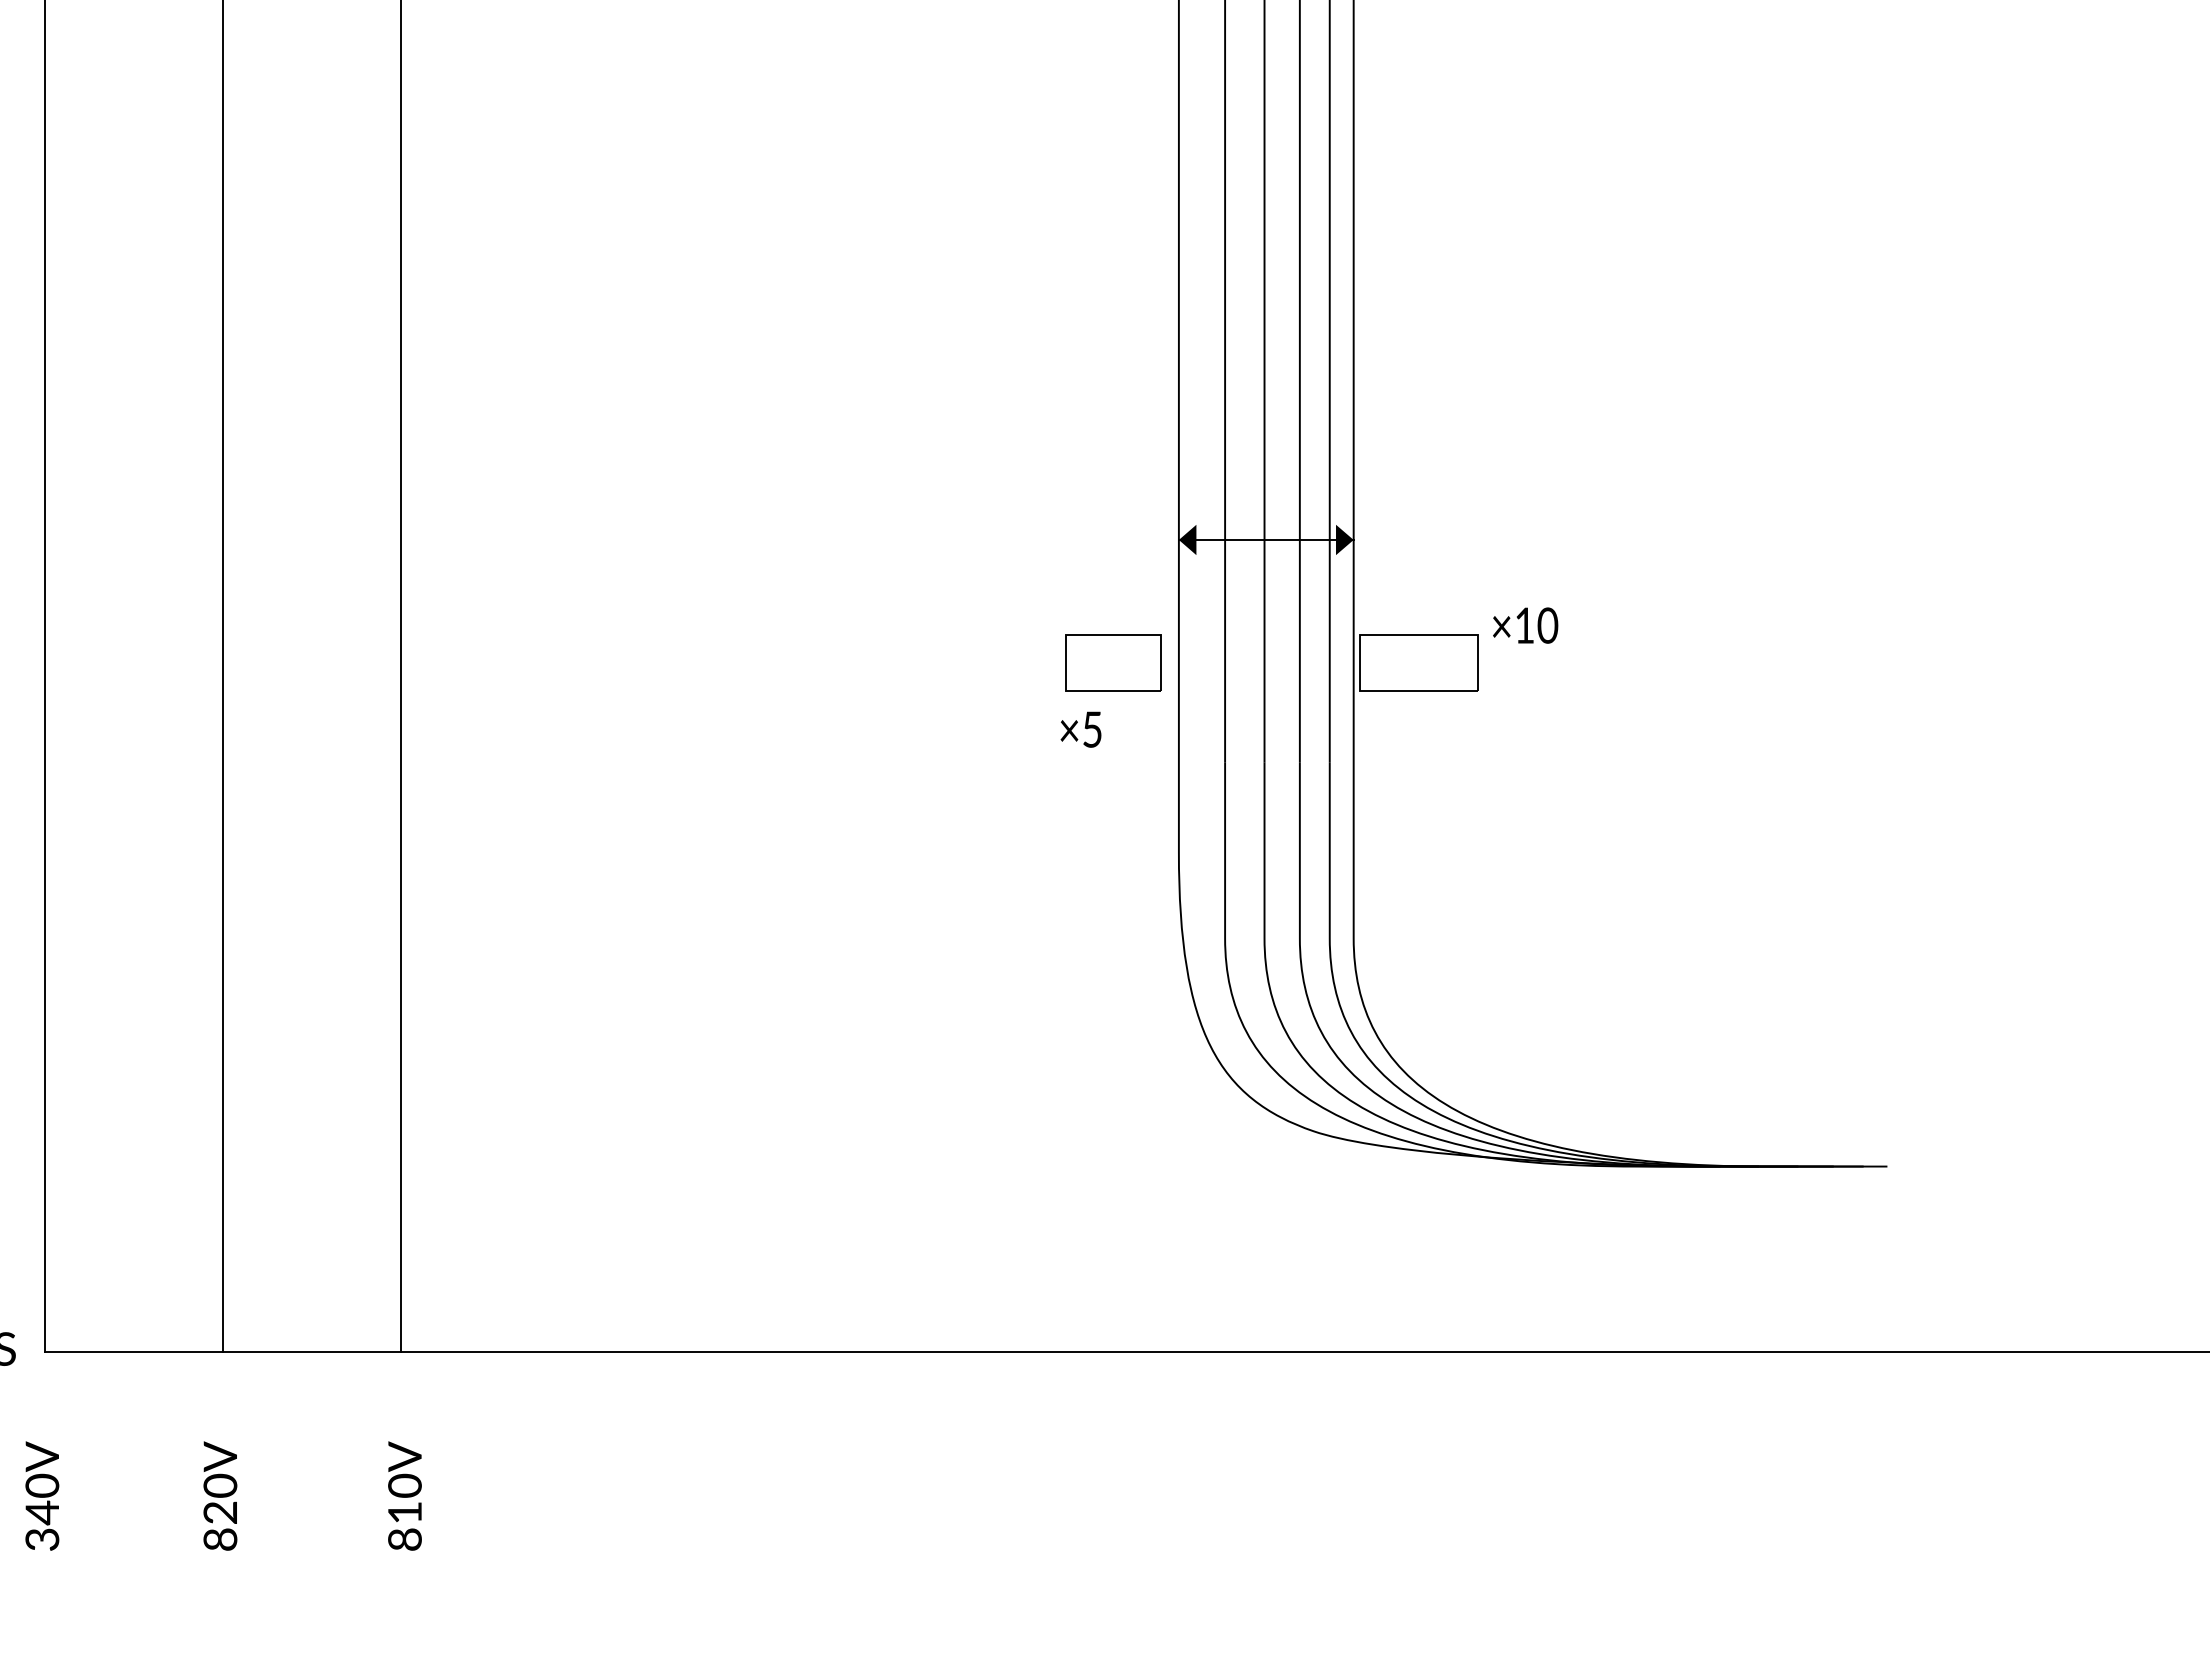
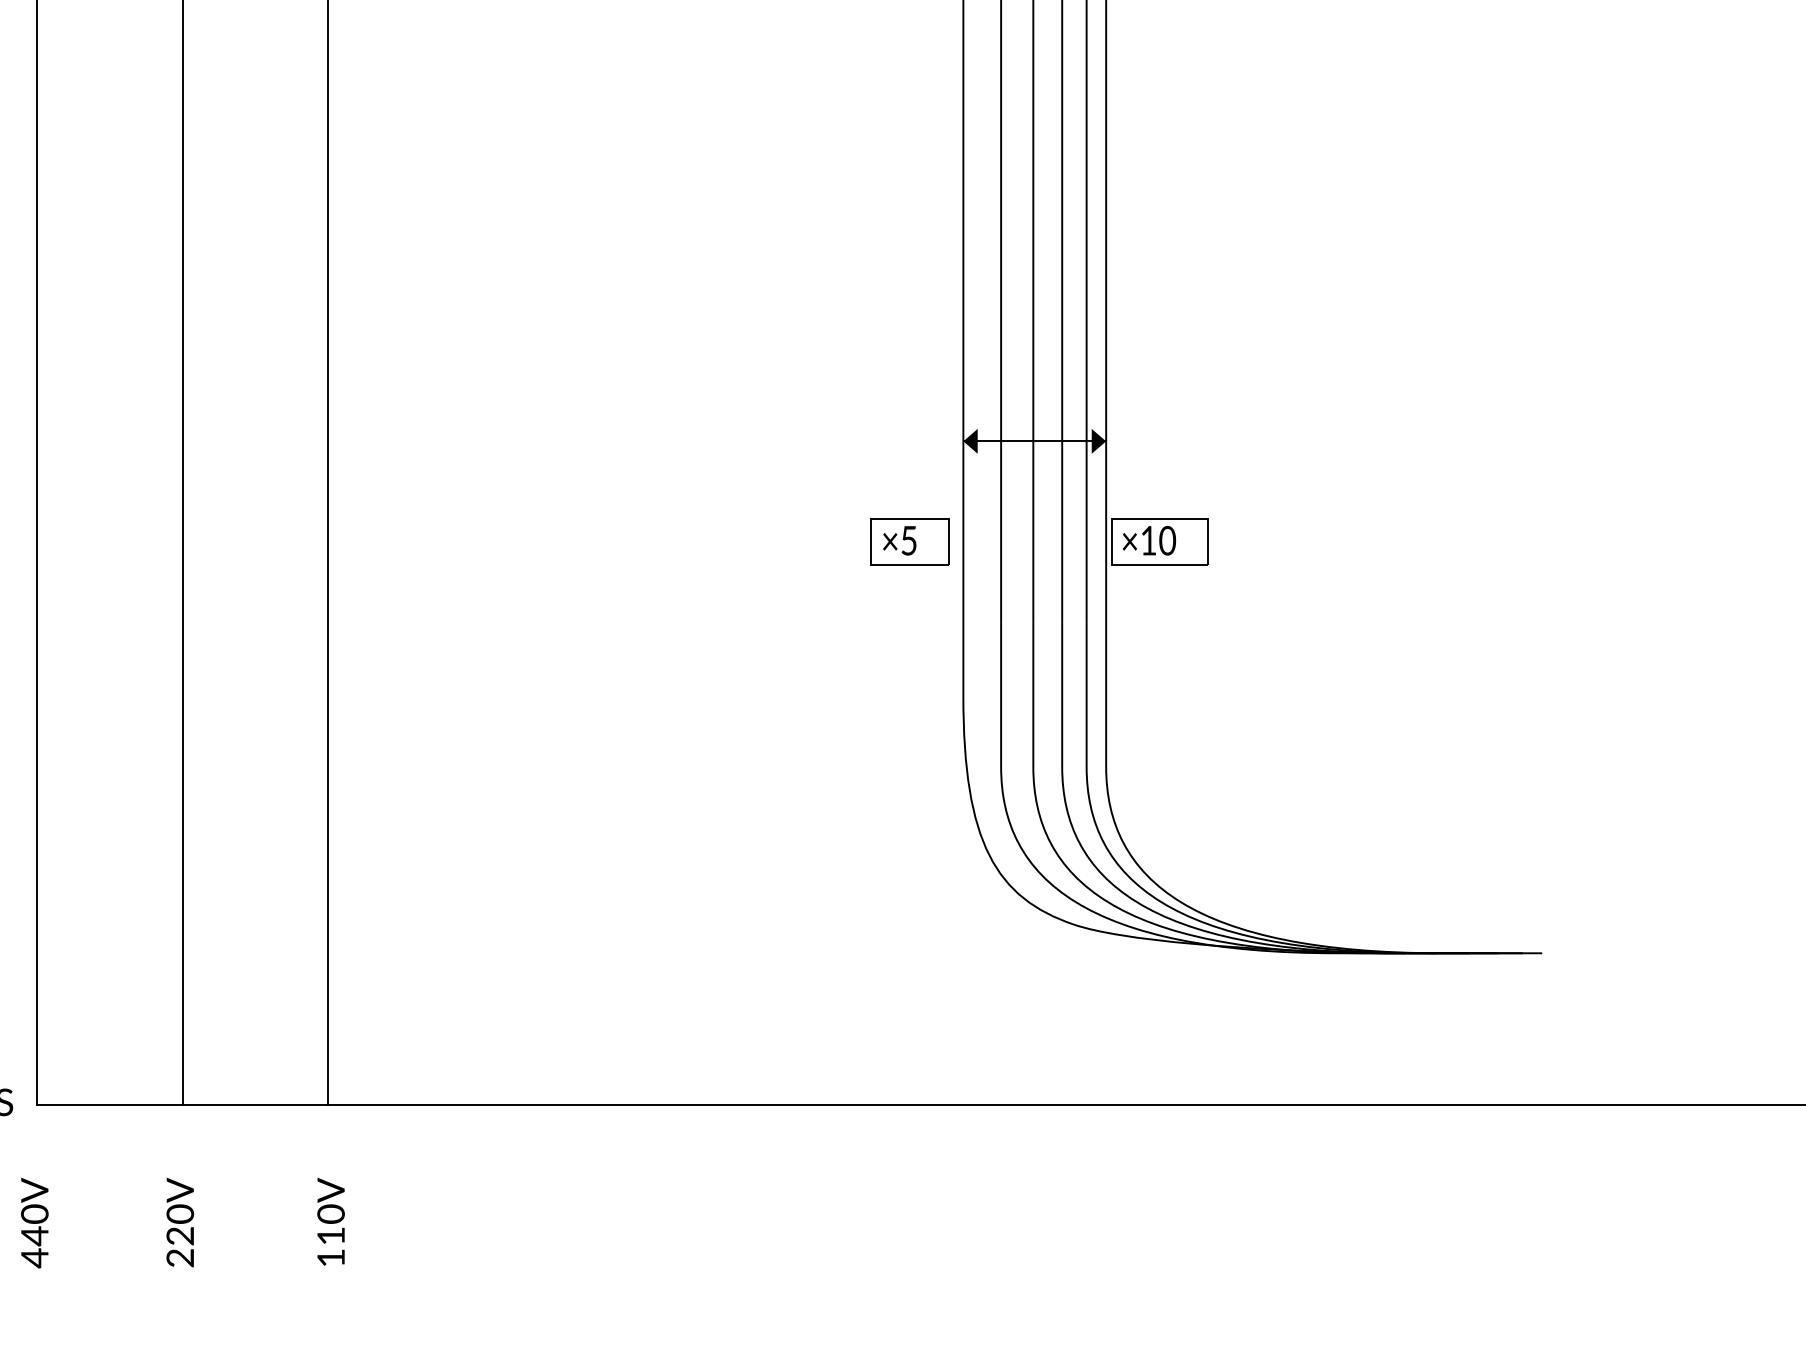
text: (1525, 625) -> (1149, 540), moved
text: (1080, 729) -> (899, 540), moved
text: (42, 1539) -> (34, 1257), 340V -> 440V
text: (220, 1539) -> (180, 1257), 820V -> 220V
text: (404, 1539) -> (330, 1257), 810V -> 110V

